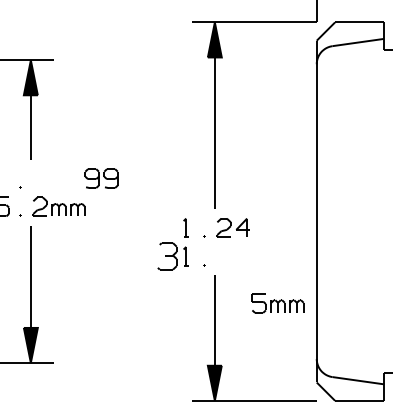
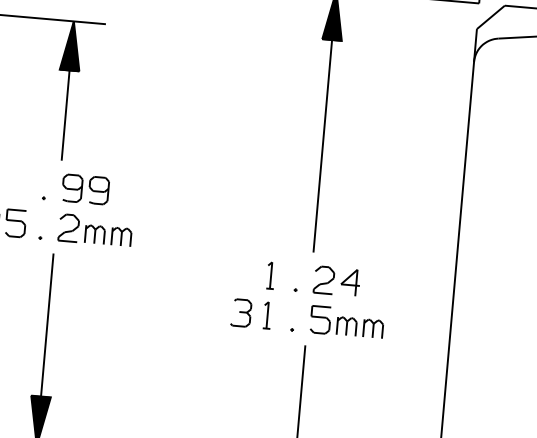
part: (101, 178) -> (85, 189), moved
part: (167, 256) -> (241, 313), size x0.71
part: (277, 303) -> (346, 322), moved

